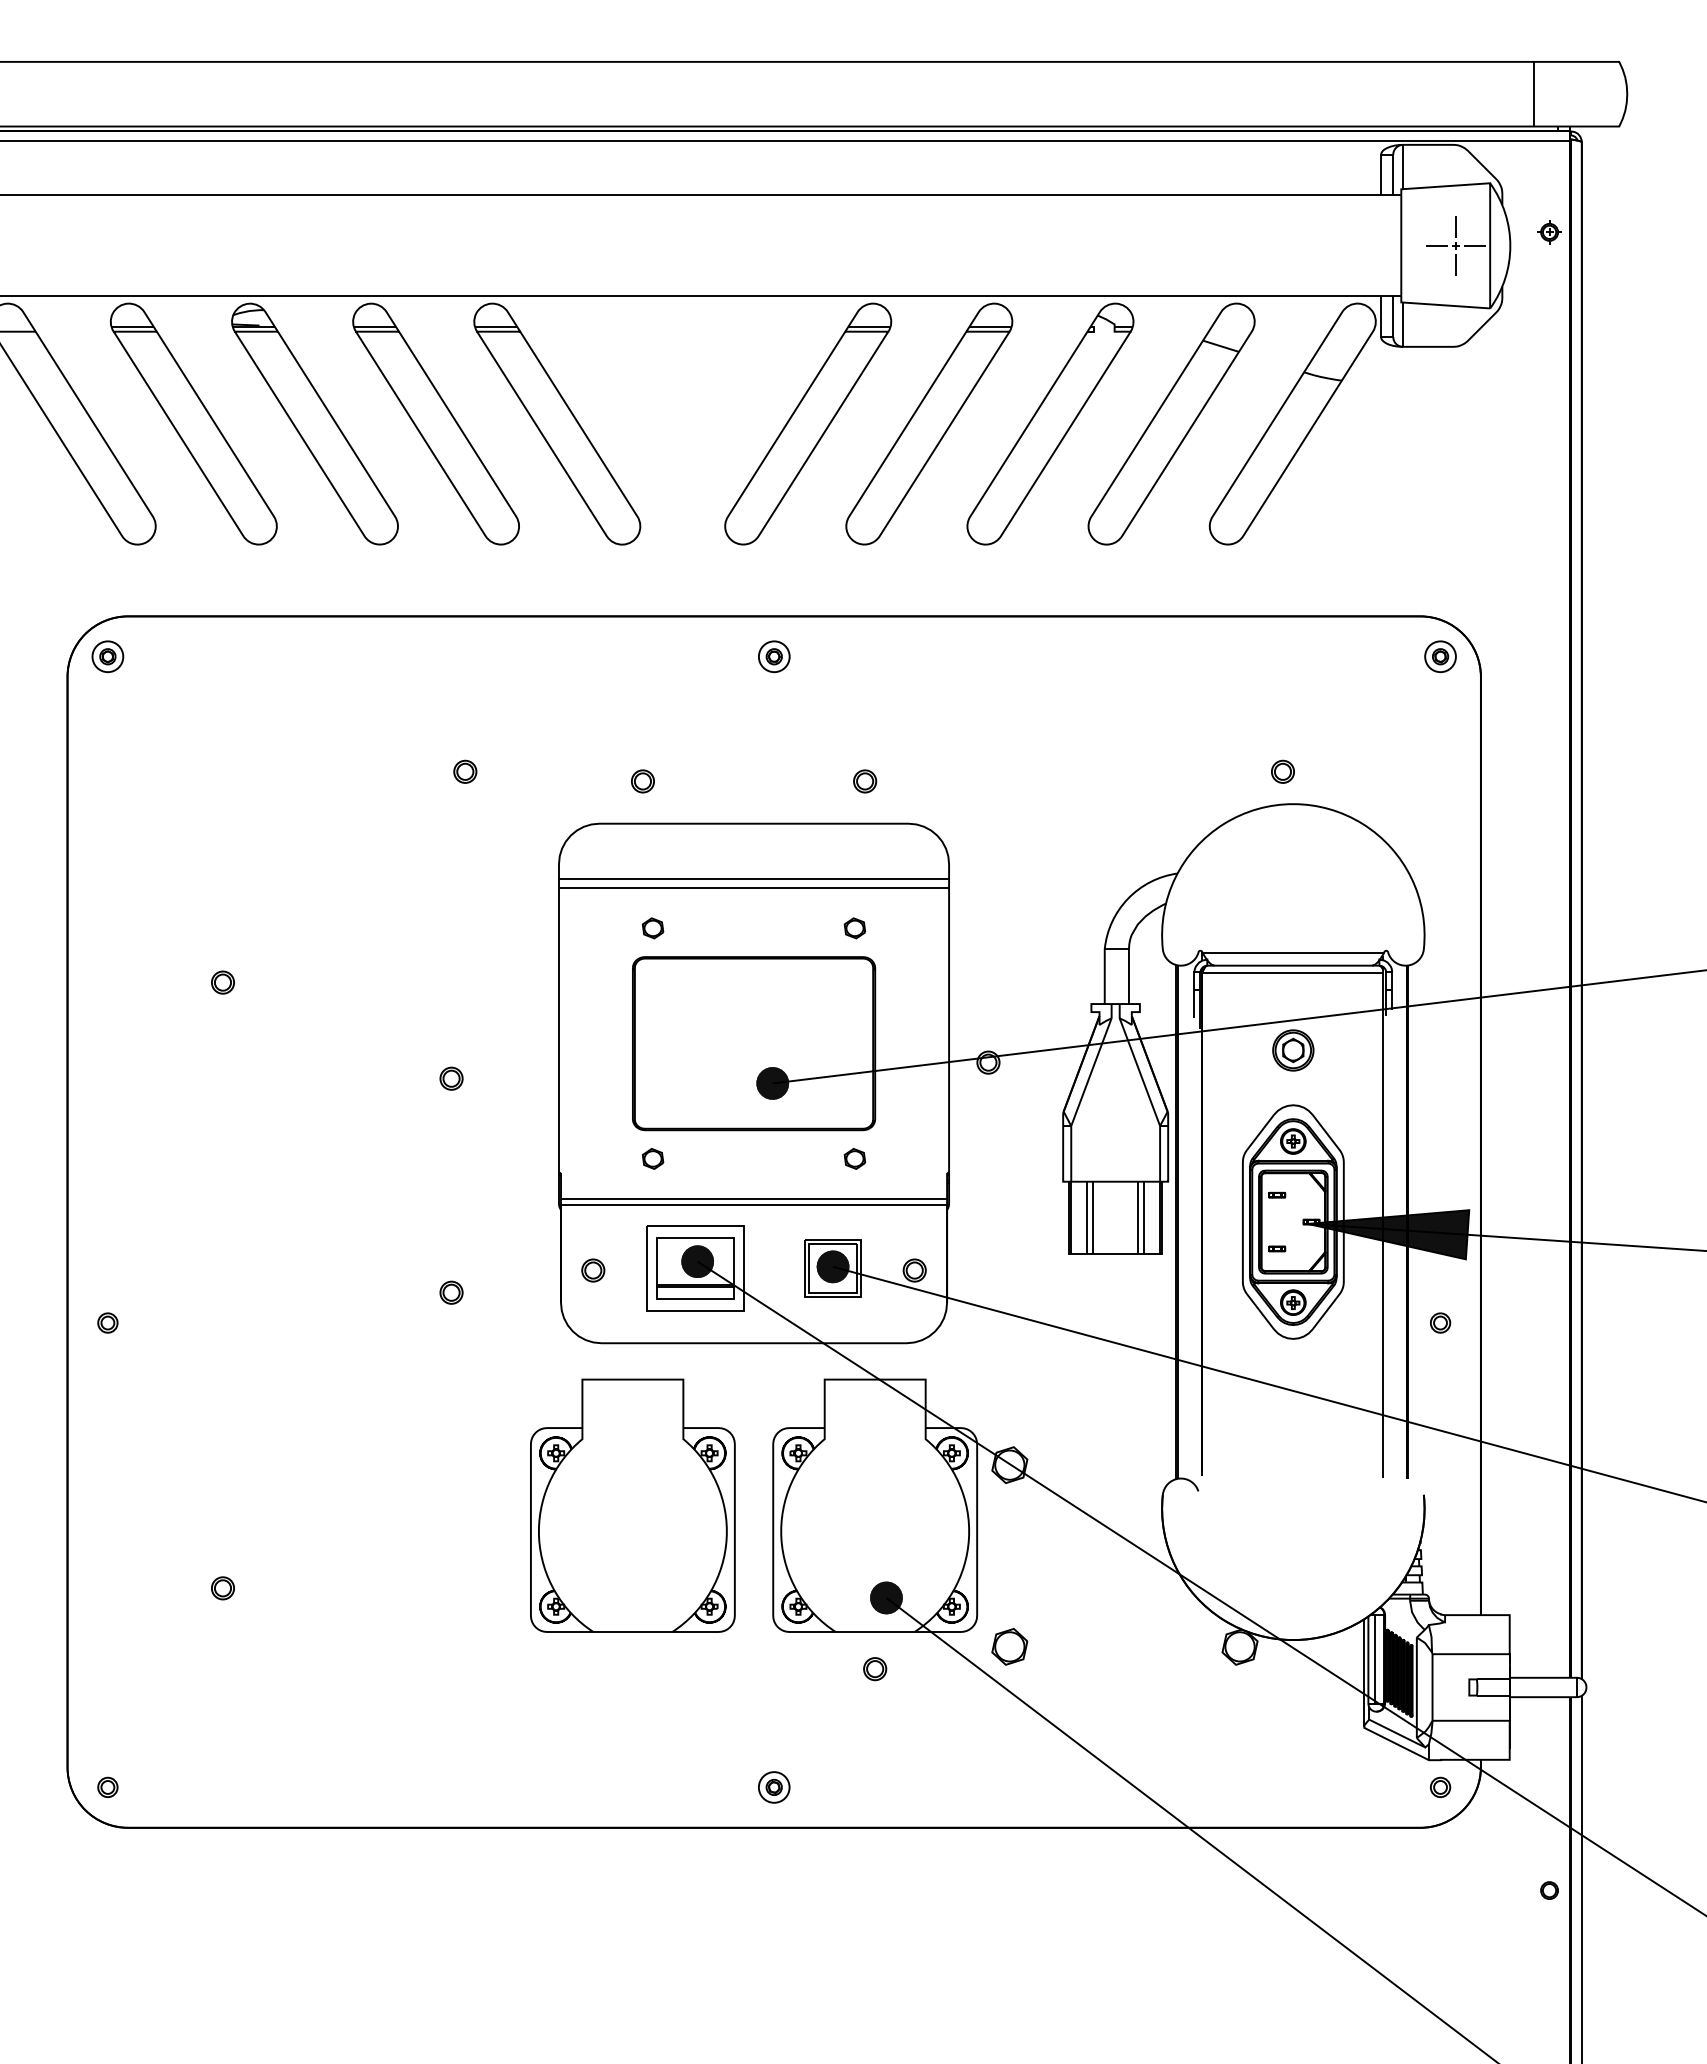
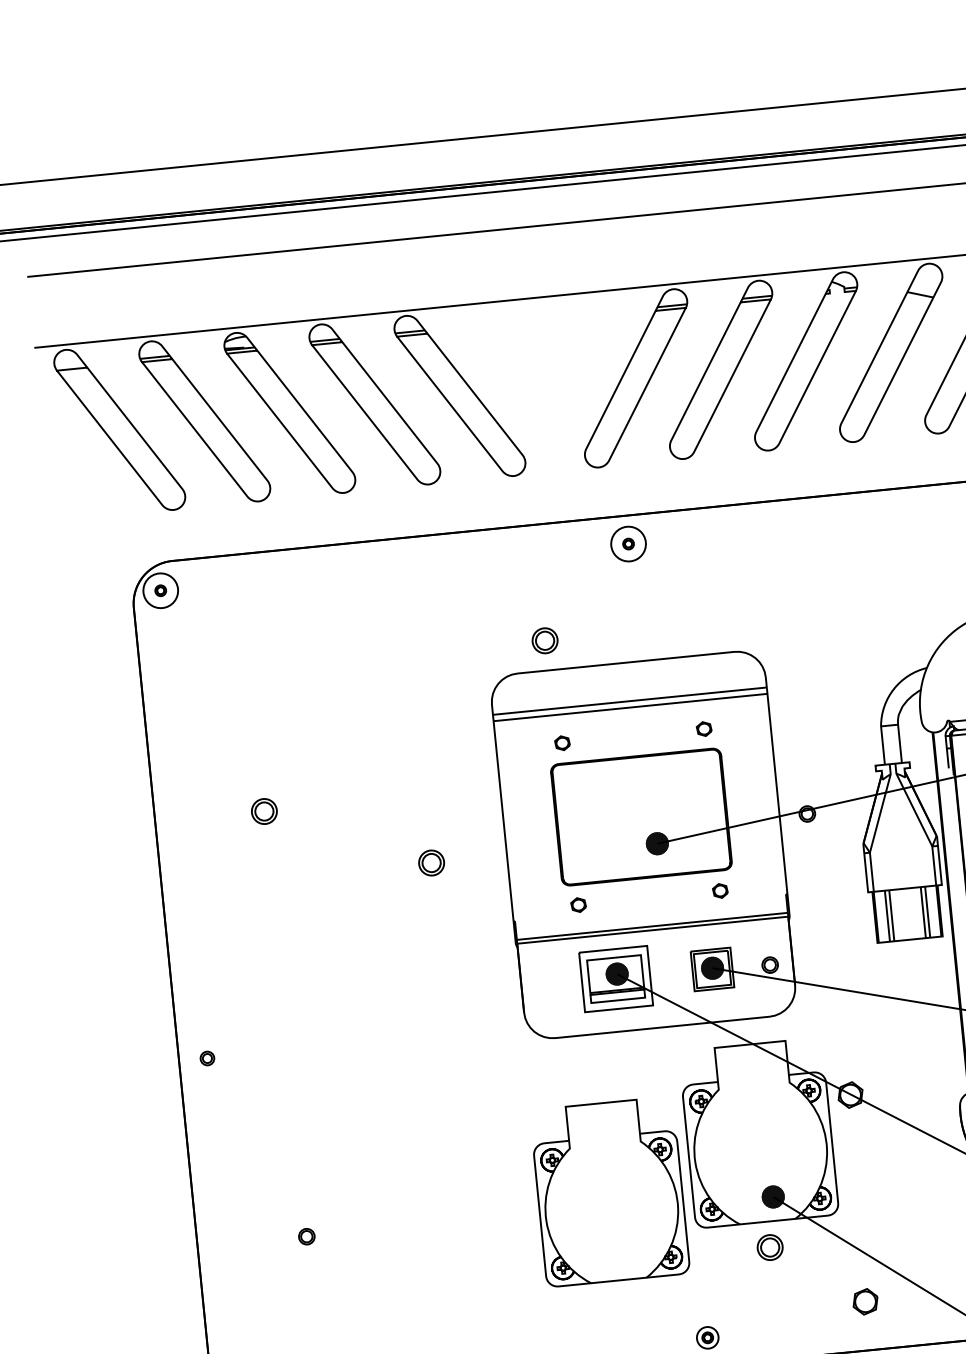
circle: (107, 656) -> (160, 590), size x1.6
circle: (773, 656) -> (628, 543), size x1.6
part: (465, 771) -> (419, 646), removed
part: (642, 781) -> (544, 640), size x1.6
part: (865, 781) -> (701, 625), removed
part: (222, 982) -> (264, 811), size x1.6
part: (451, 1078) -> (431, 862), size x1.6
part: (593, 1270) -> (544, 987), removed
part: (451, 1292) -> (446, 1012), removed
part: (632, 1505) -> (609, 1191), moved
part: (1009, 1646) -> (865, 1301), moved
part: (875, 1669) -> (770, 1247), size x1.6

